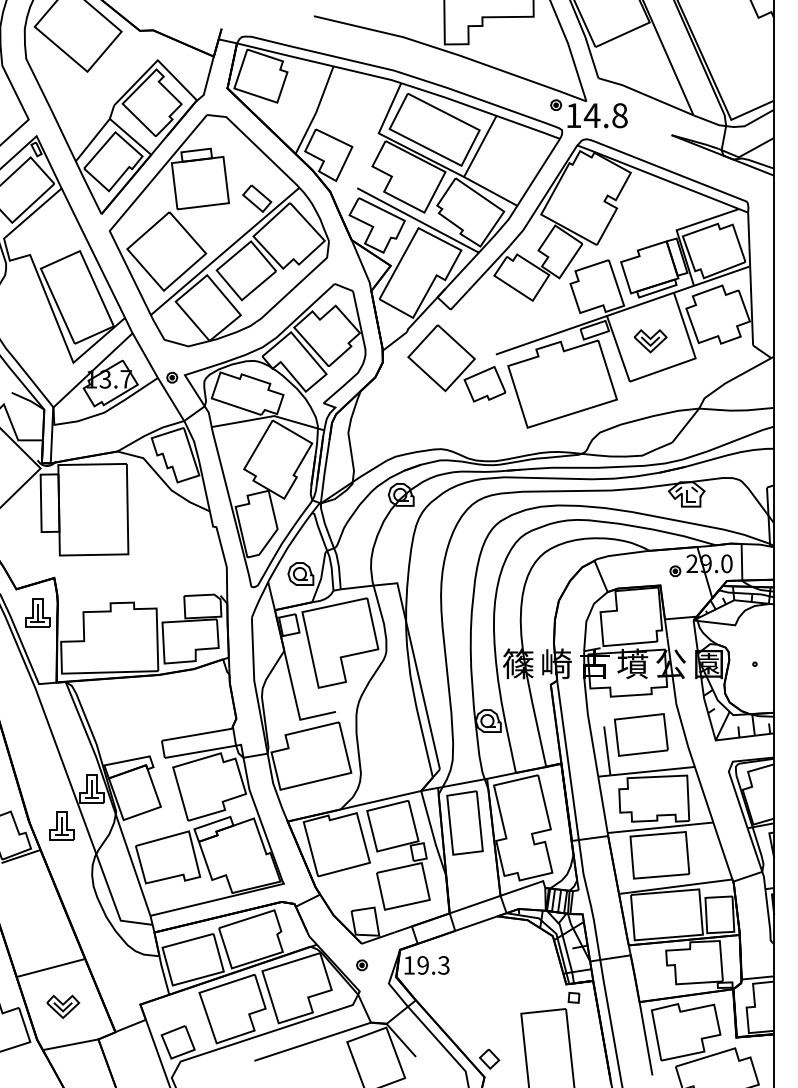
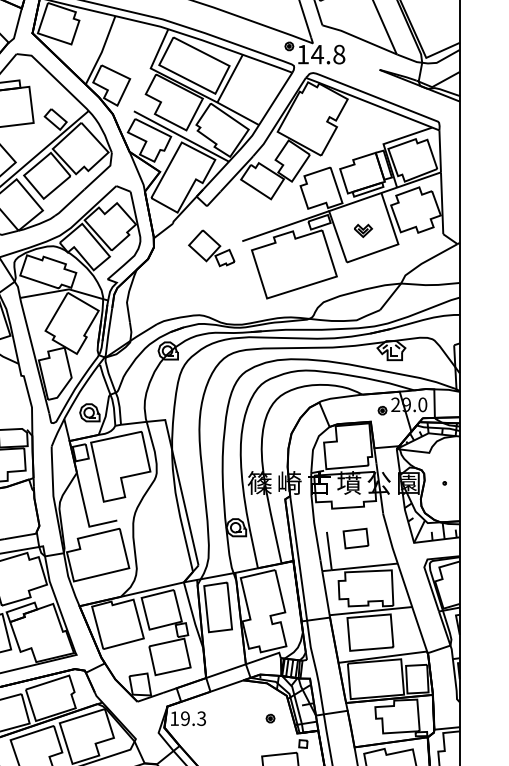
part: (650, 341) -> (363, 231), size x0.7
part: (456, 363) -> (211, 248), size x0.6
part: (641, 734) -> (356, 538), size x0.6
part: (362, 965) -> (270, 718), moved

